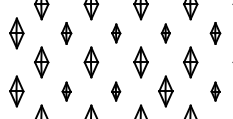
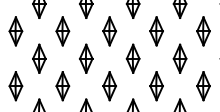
part: (66, 33) -> (62, 31), size x1.43
part: (115, 33) -> (109, 31), size x1.67
part: (165, 33) -> (156, 31), size x1.67
part: (215, 33) -> (203, 31), size x1.43
part: (66, 91) -> (62, 86), size x1.67
part: (115, 91) -> (109, 86), size x1.67
part: (215, 91) -> (203, 86), size x1.67

